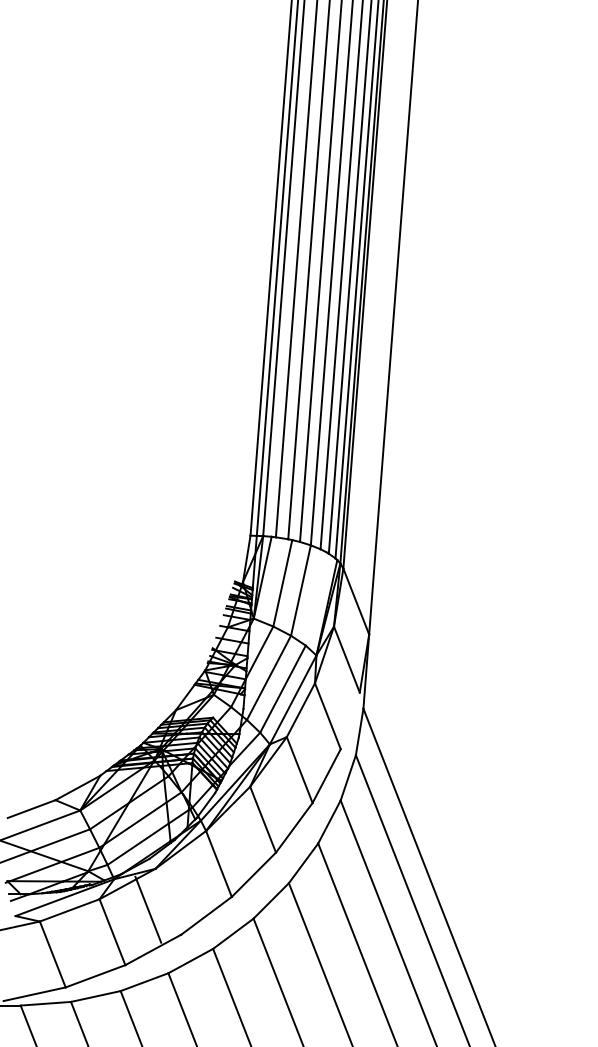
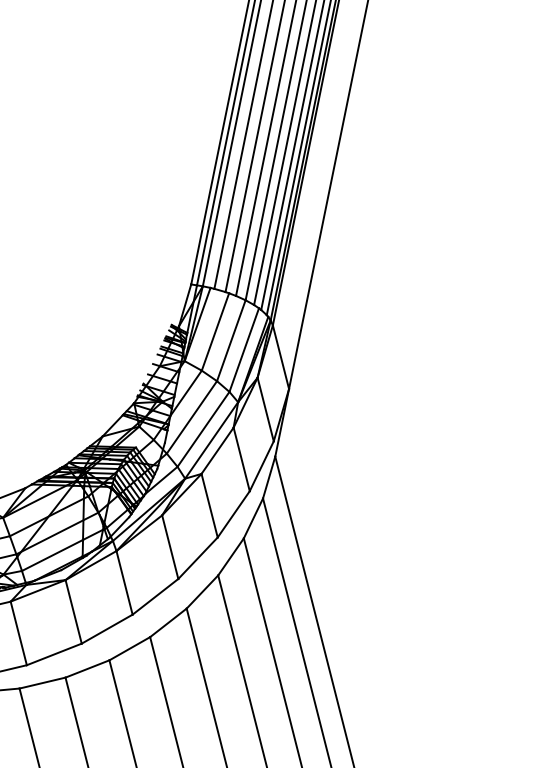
line: (315, 598) -> (243, 349), added
line: (349, 720) -> (261, 465), added
line: (148, 909) -> (73, 611), moved

